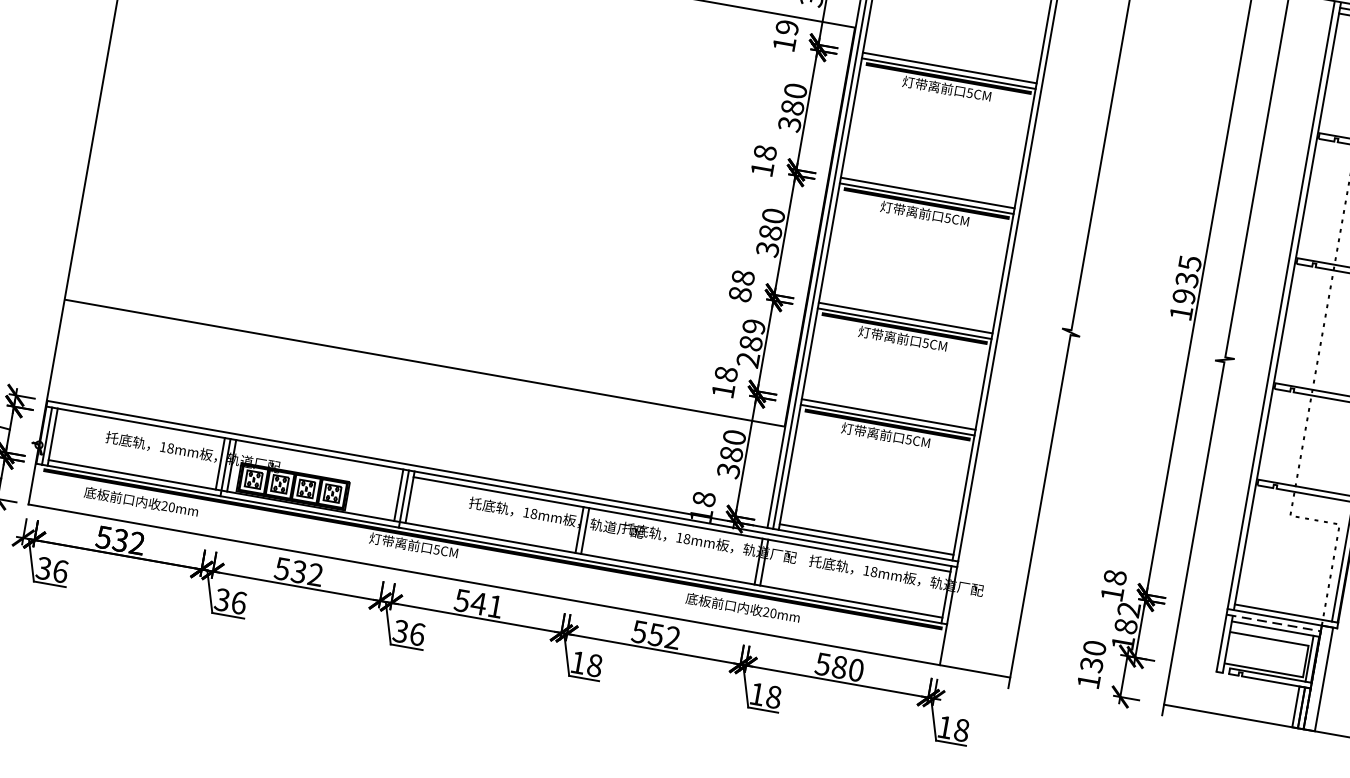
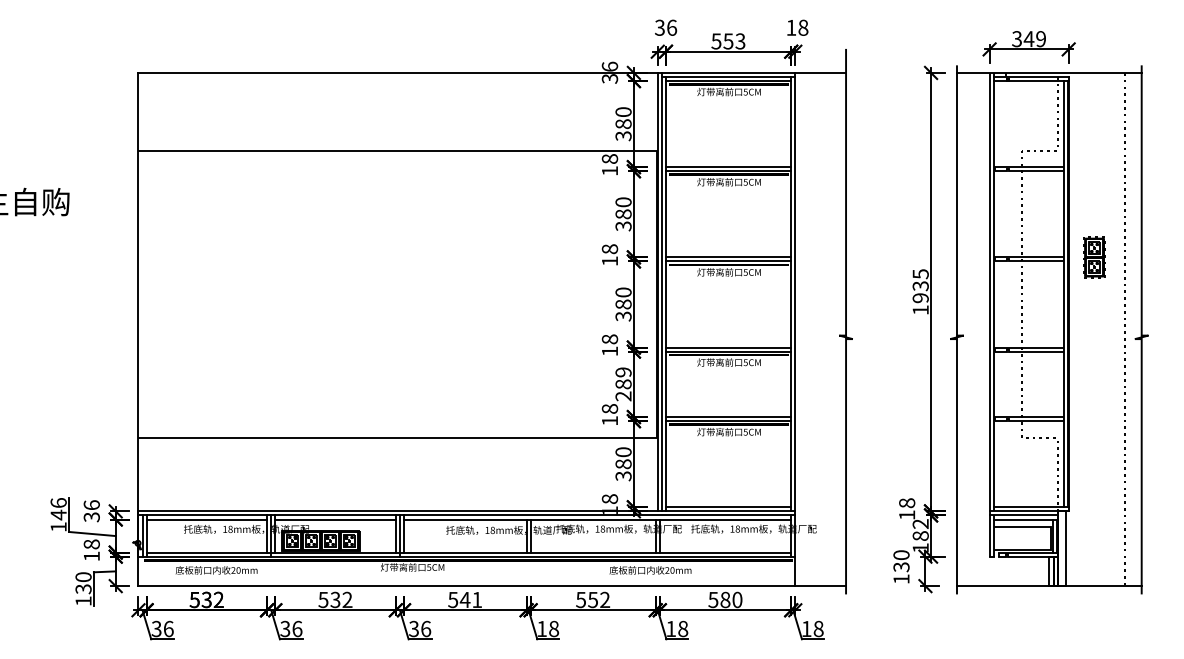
text: (788, 27) -> (610, 158), 19 -> 18
text: (739, 294) -> (609, 351), 88 -> 18
line: (139, 428) -> (206, 519), added
line: (318, 460) -> (335, 519), added
line: (1273, 623) -> (1023, 515), dashed -> solid

